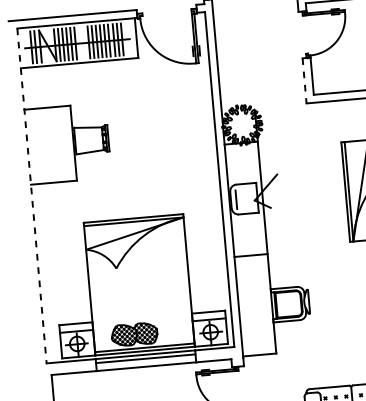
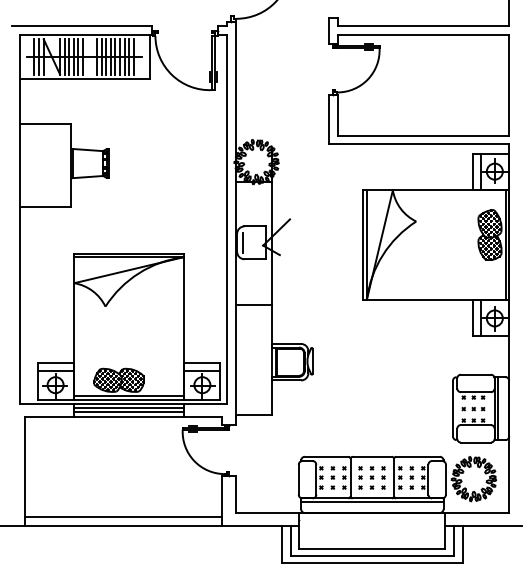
line: (304, 80) -> (328, 119), dashed -> solid
line: (32, 196) -> (20, 219), dashed -> solid
line: (145, 362) -> (128, 412), added

